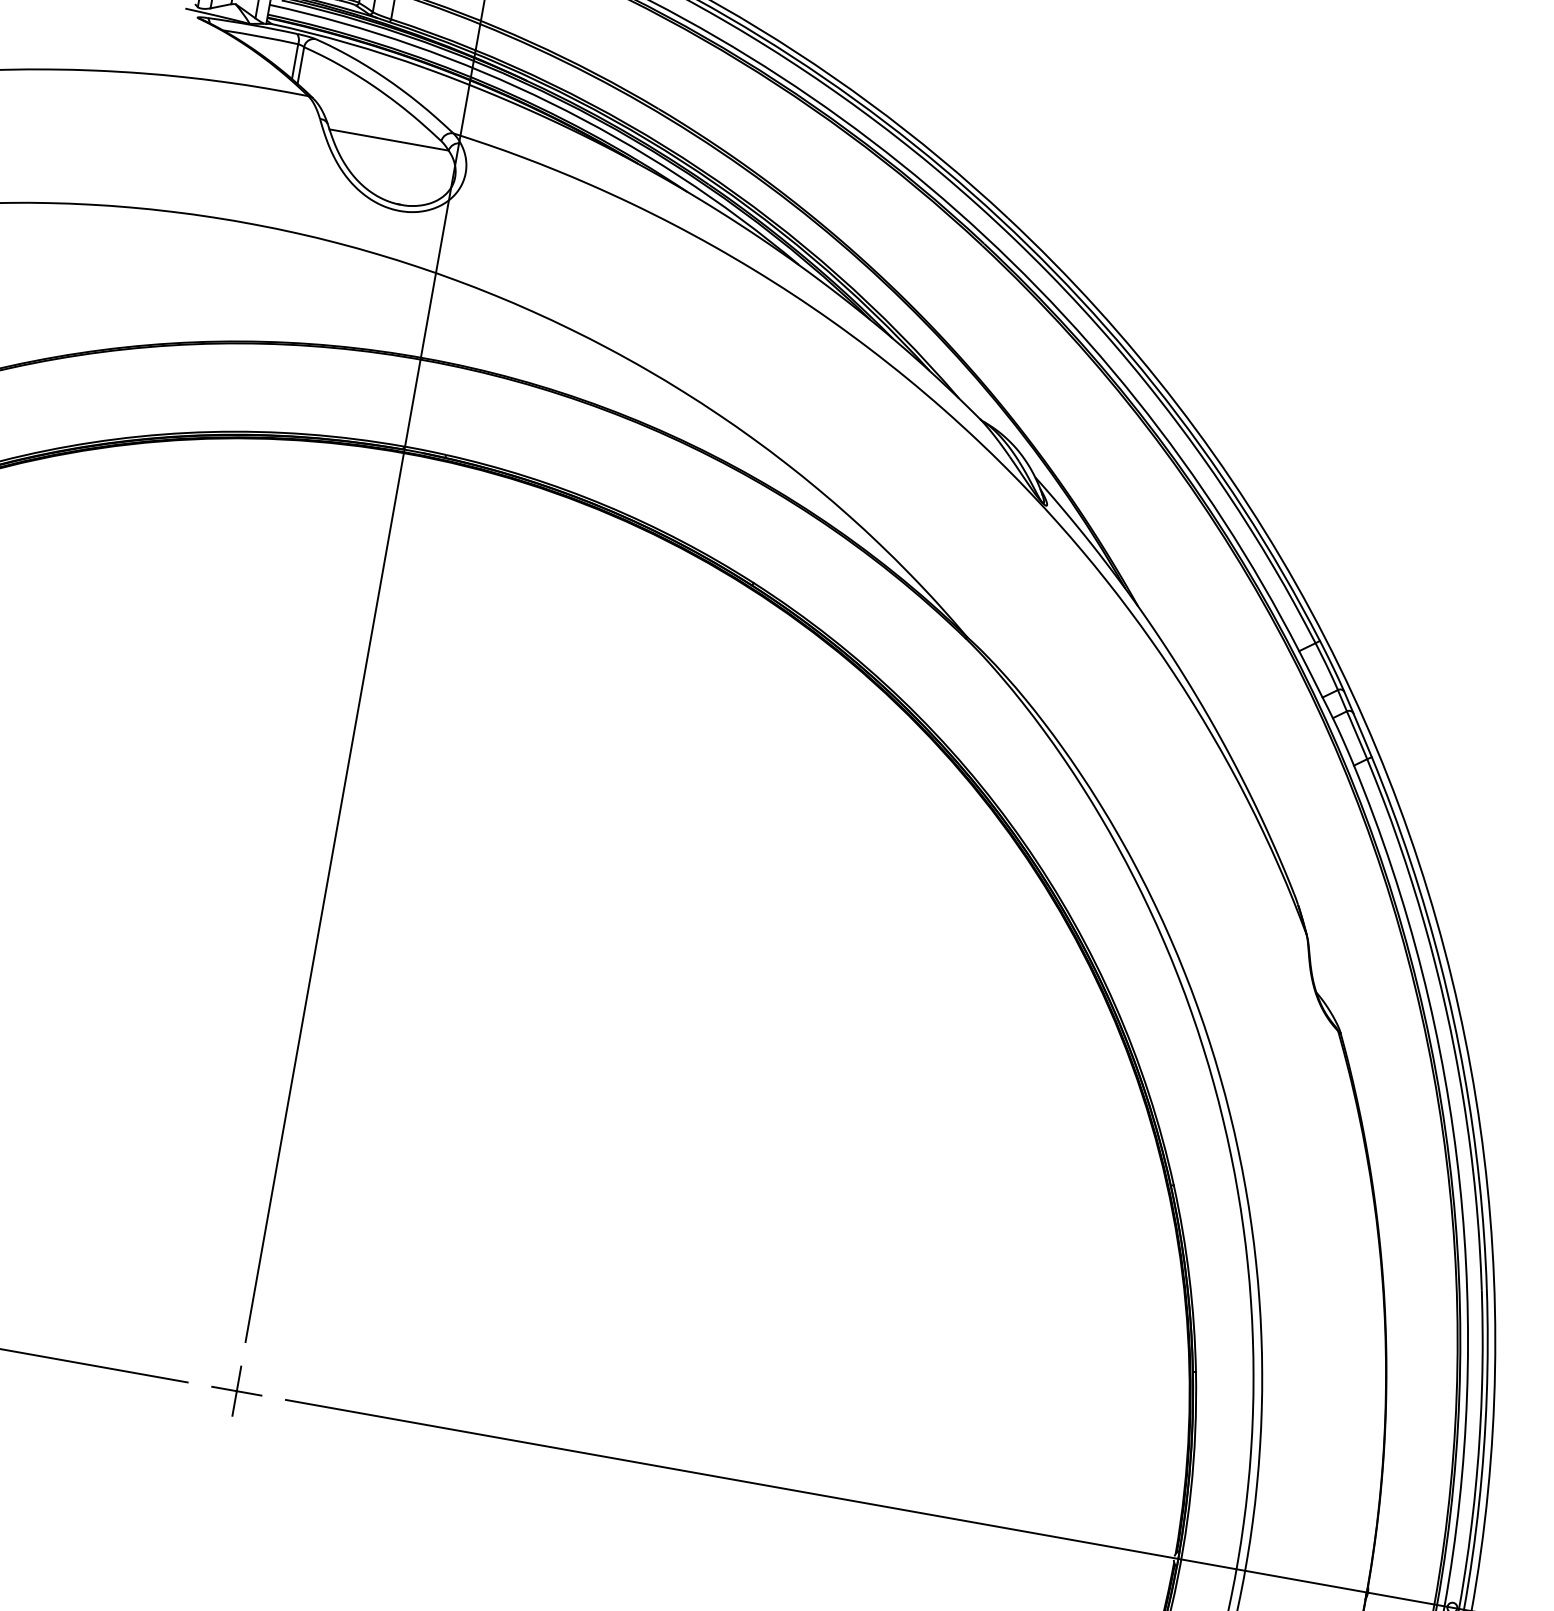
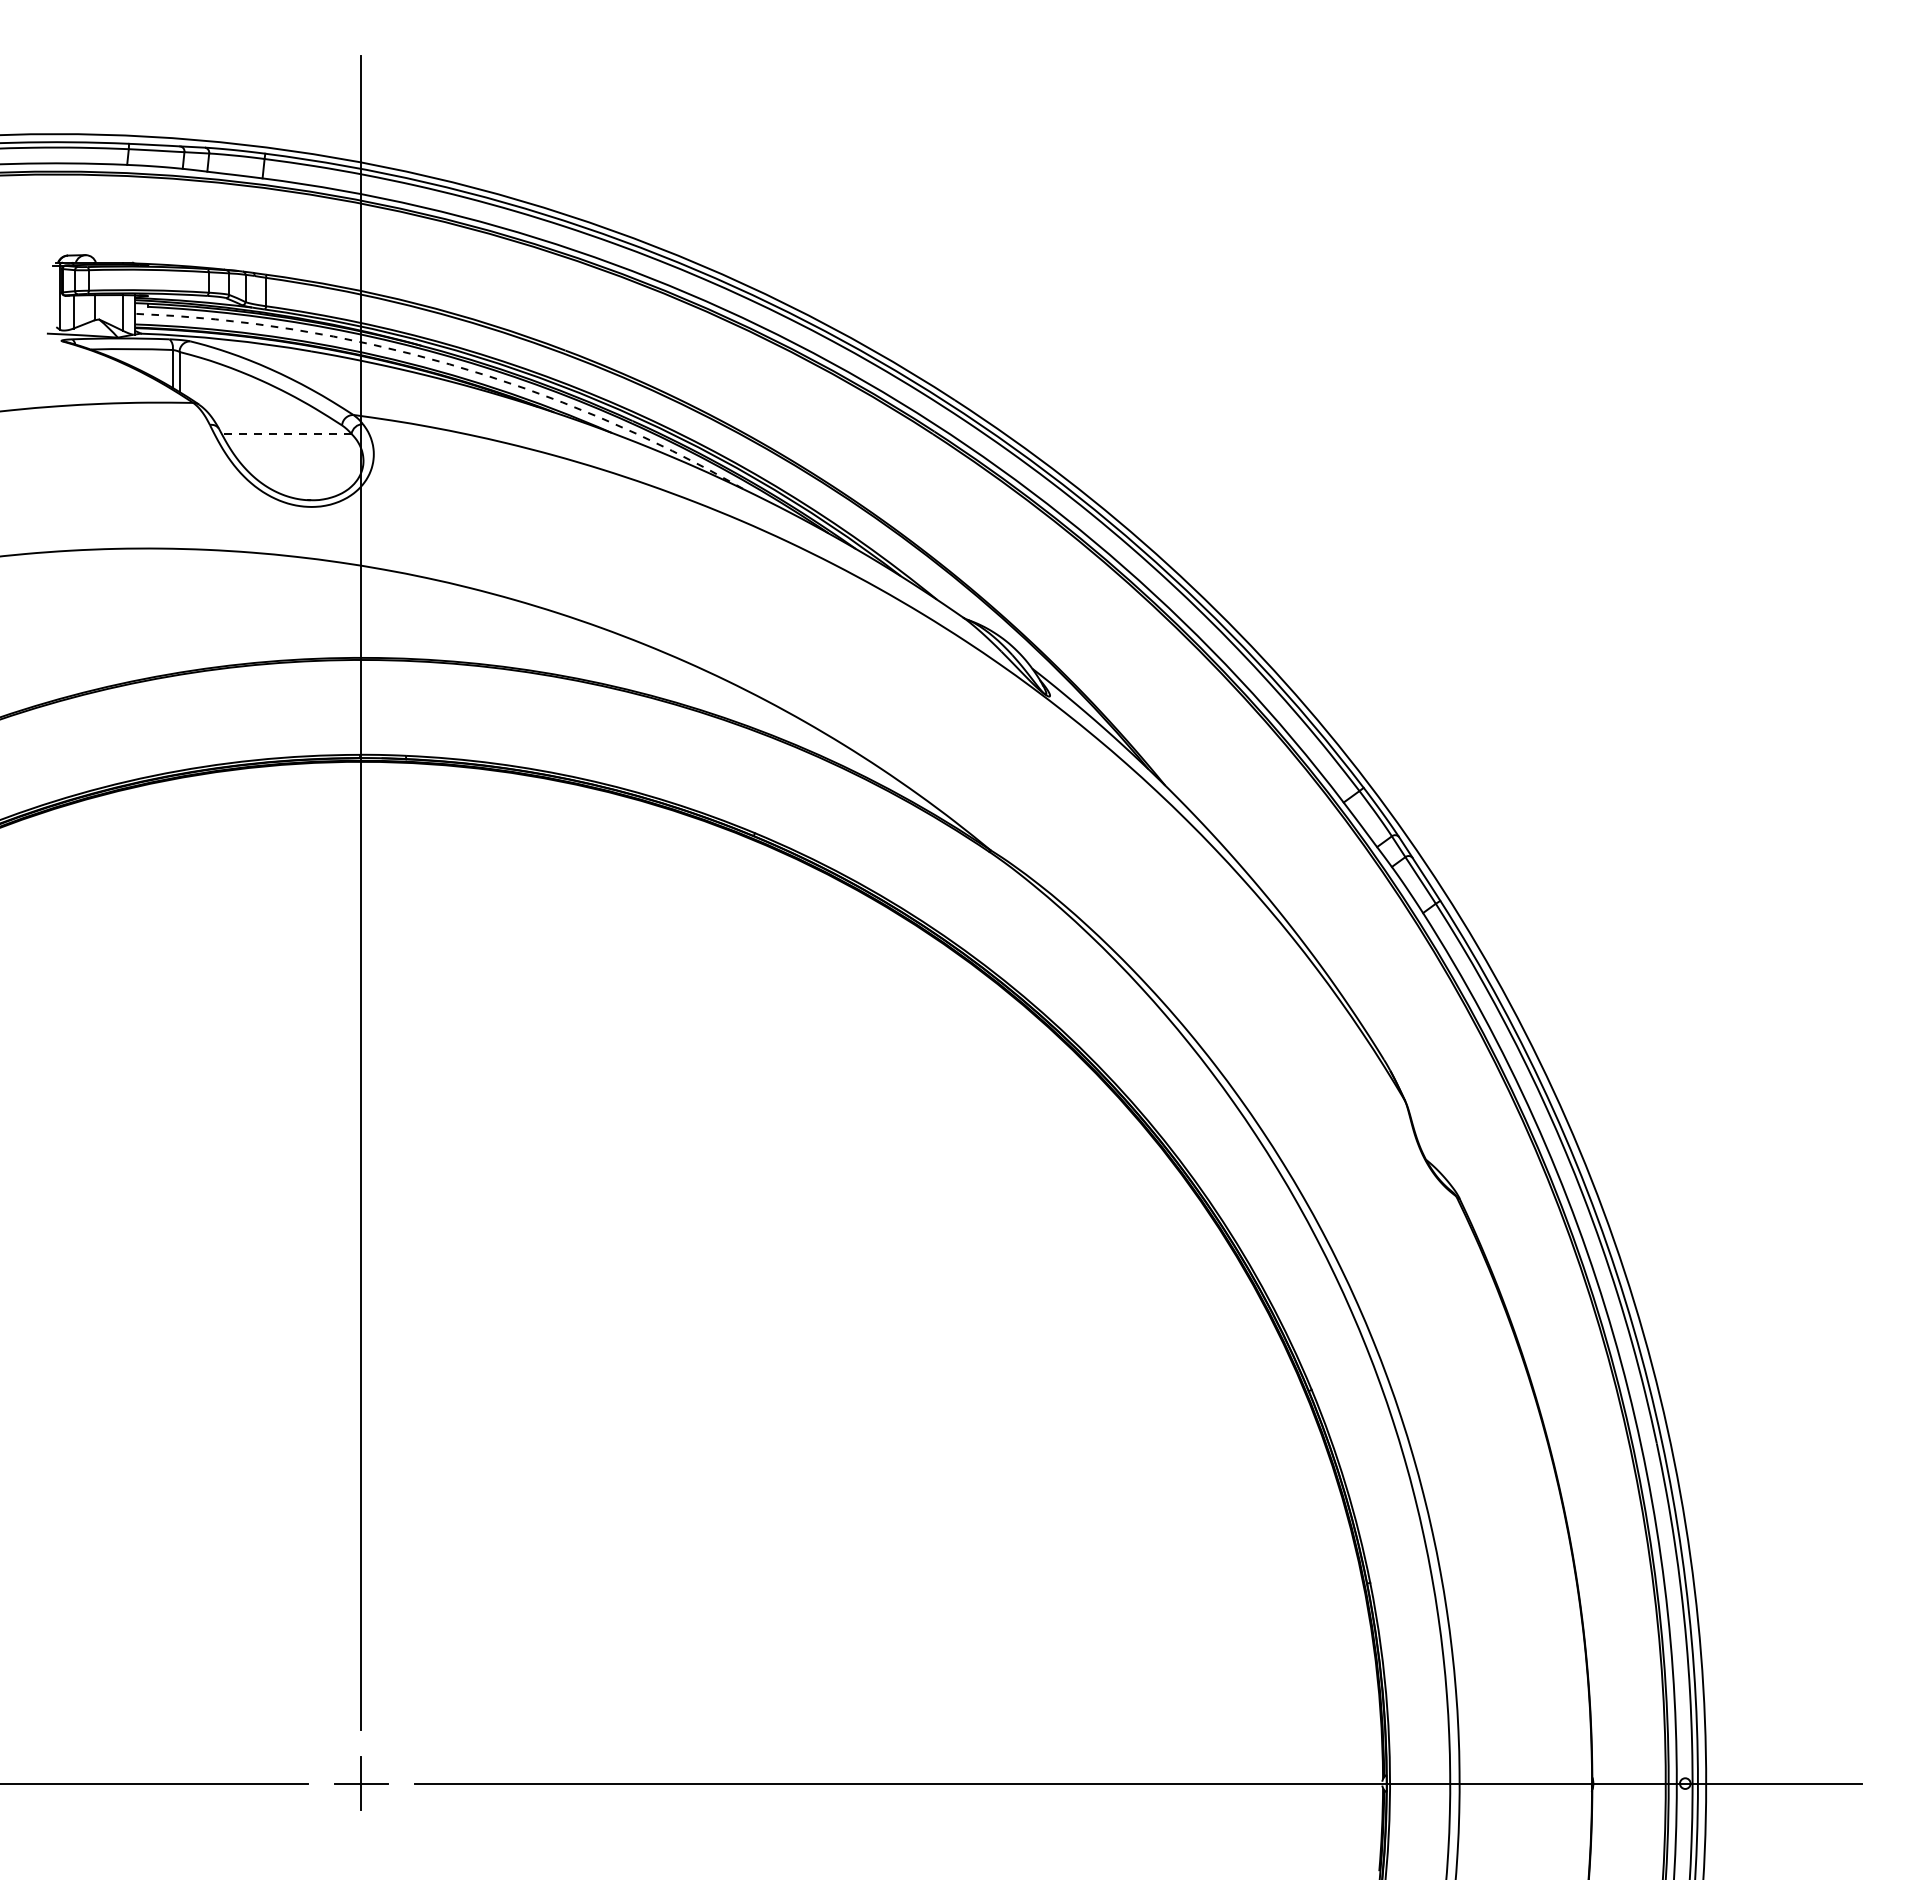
arc: (549, 102) -> (449, 364), solid -> dashed
line: (388, 140) -> (286, 434), solid -> dashed

